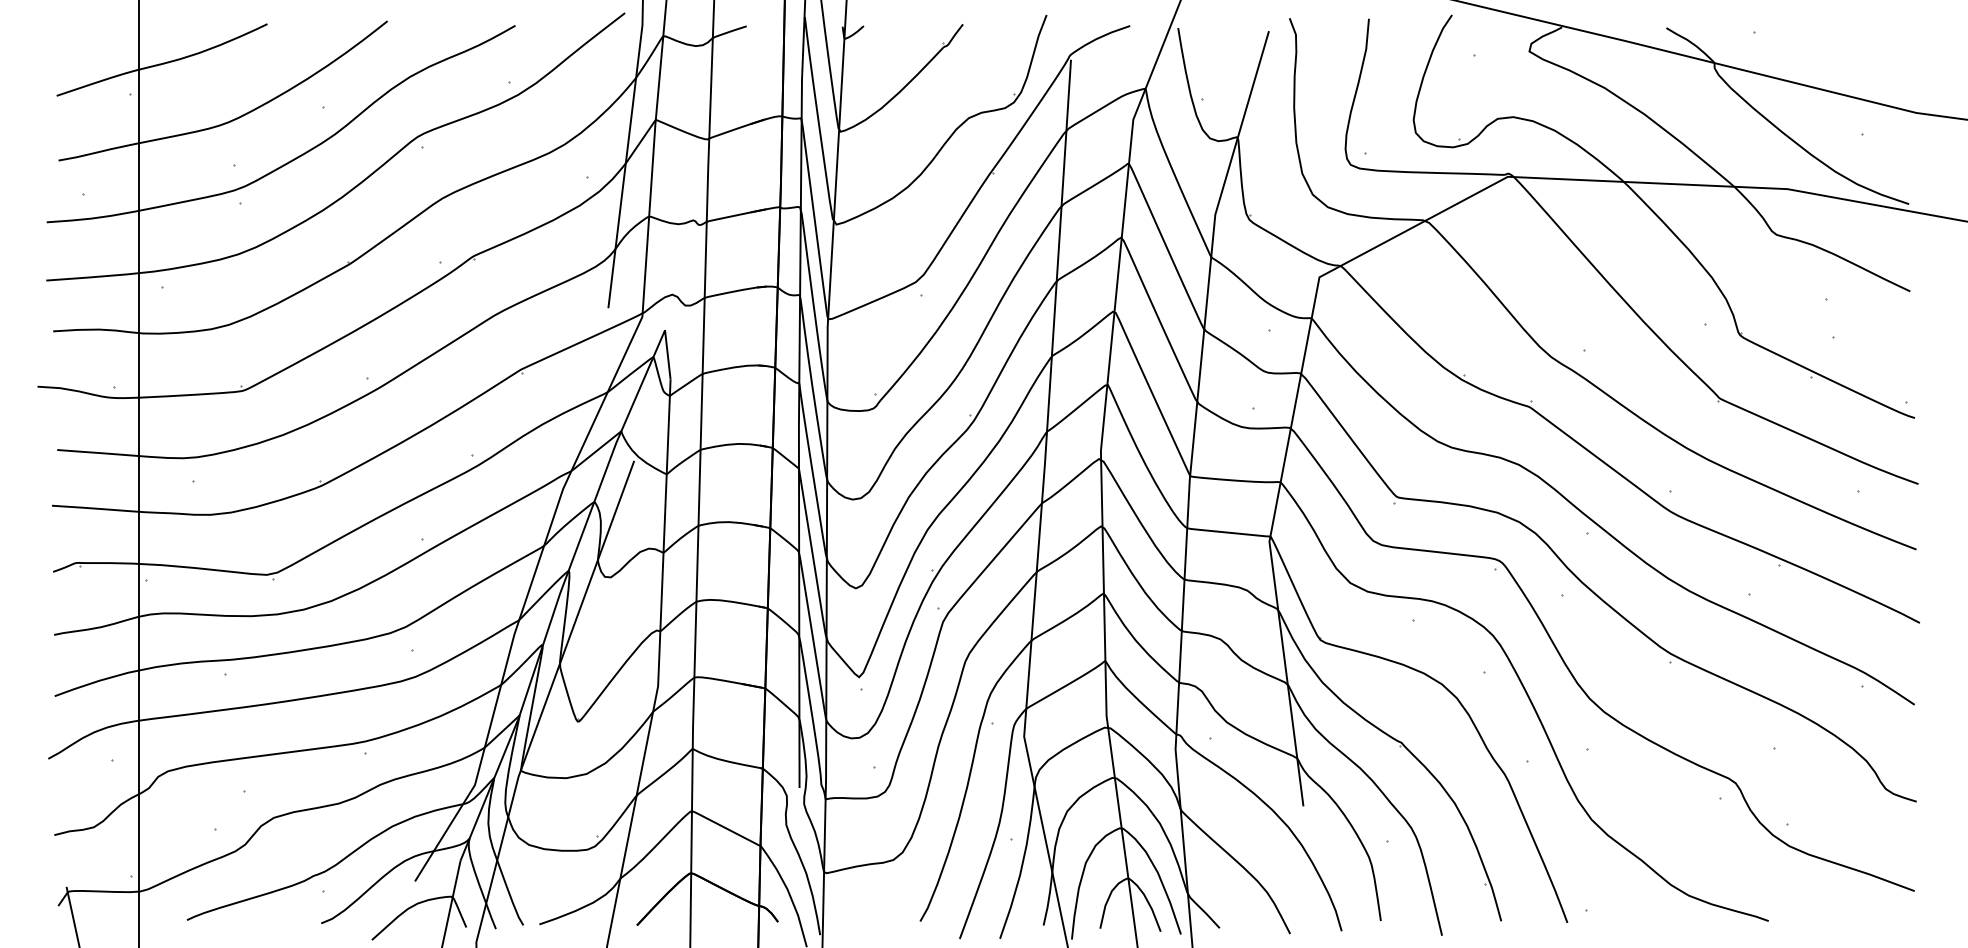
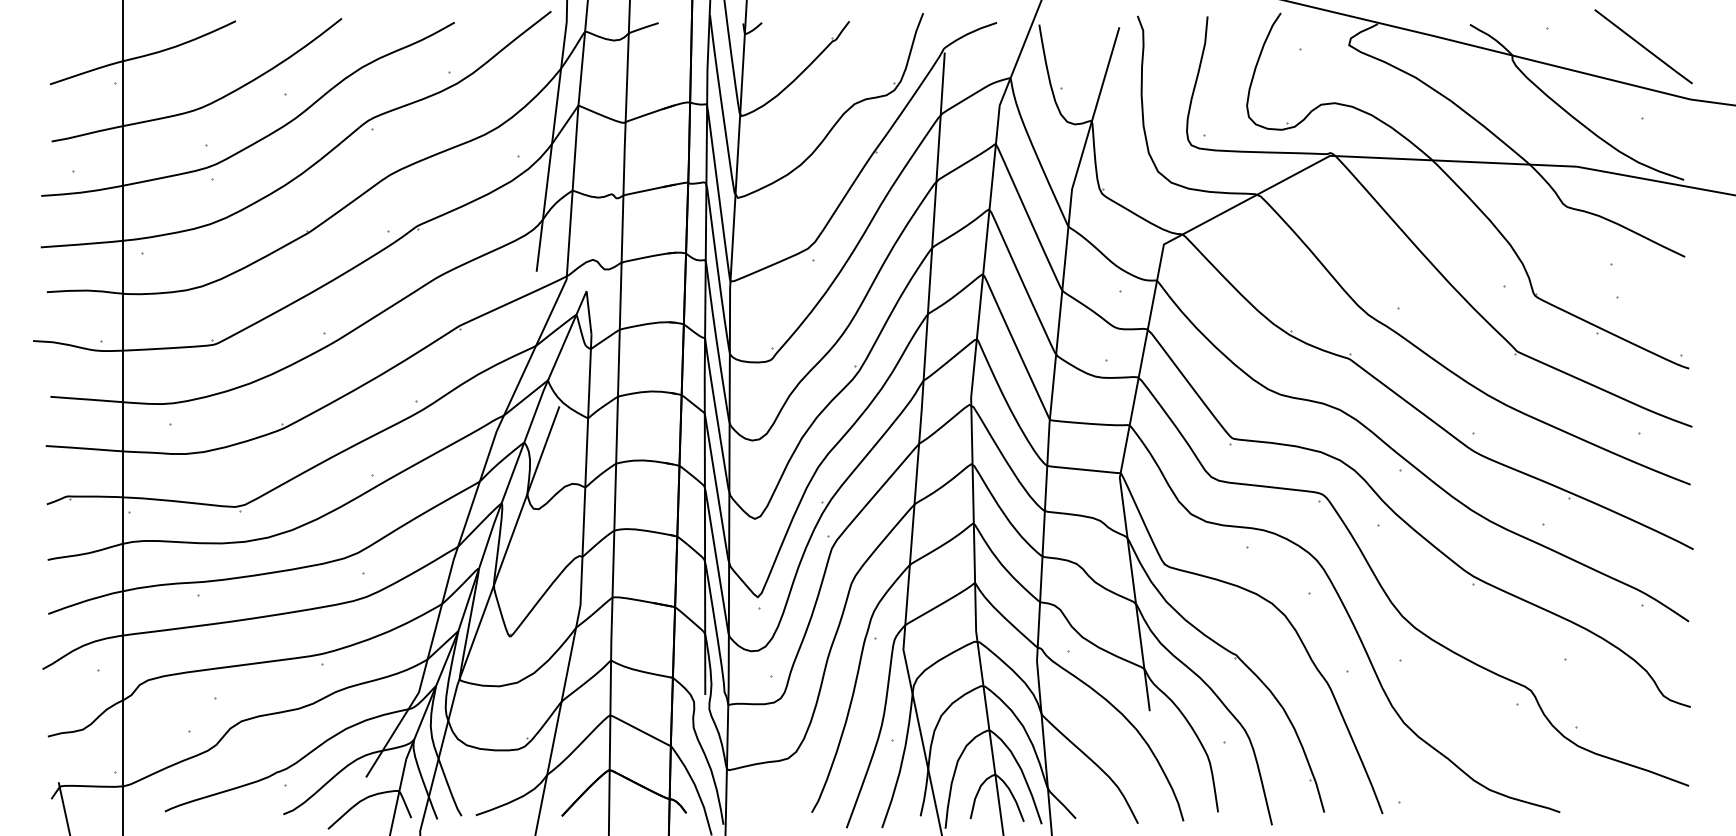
line: (1863, 52) -> (1643, 46), added

